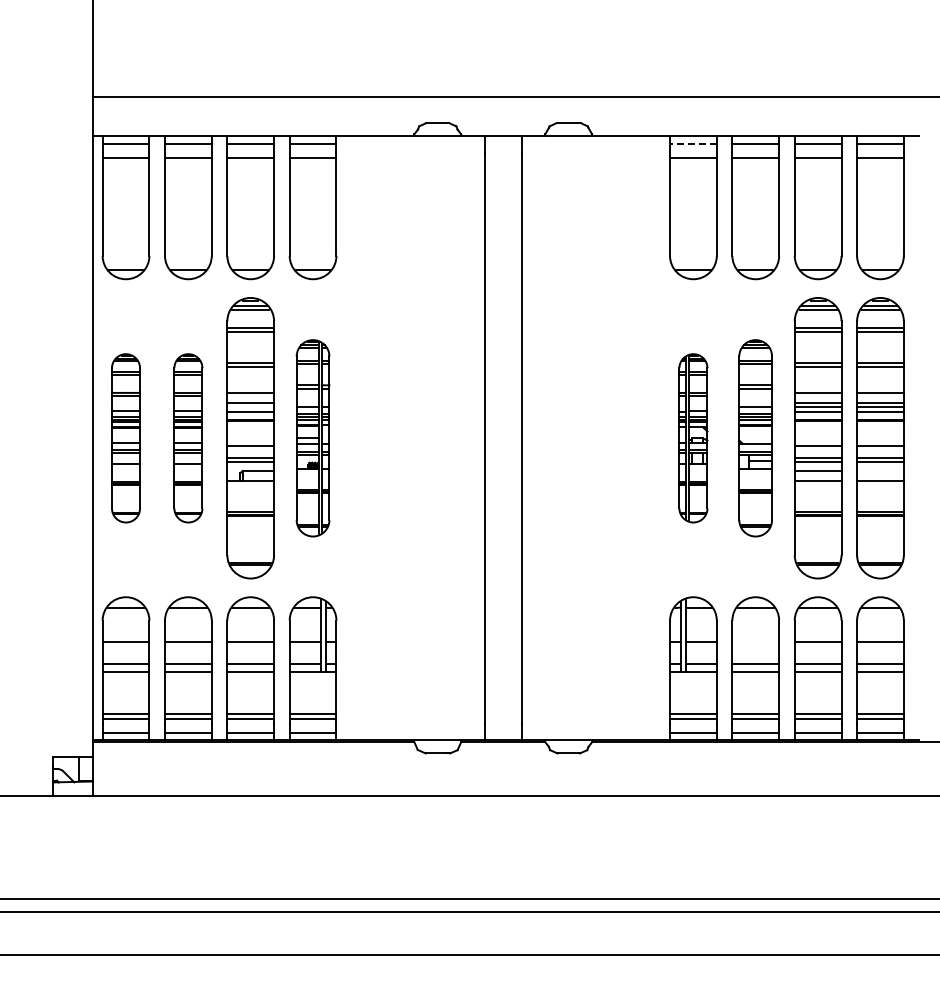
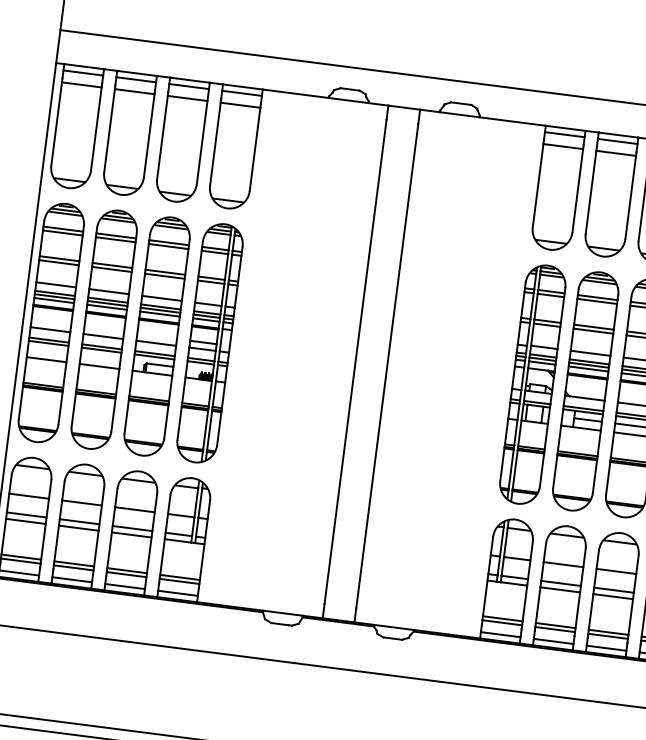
line: (692, 143) -> (564, 134), dashed -> solid
line: (250, 407) -> (160, 310), added
part: (125, 438) -> (50, 323), size x1.67
part: (188, 438) -> (104, 330), size x1.67
part: (312, 438) -> (209, 343), size x1.43
part: (693, 438) -> (532, 384), size x1.67
part: (755, 438) -> (585, 391), size x1.43
line: (755, 642) -> (563, 564), added

